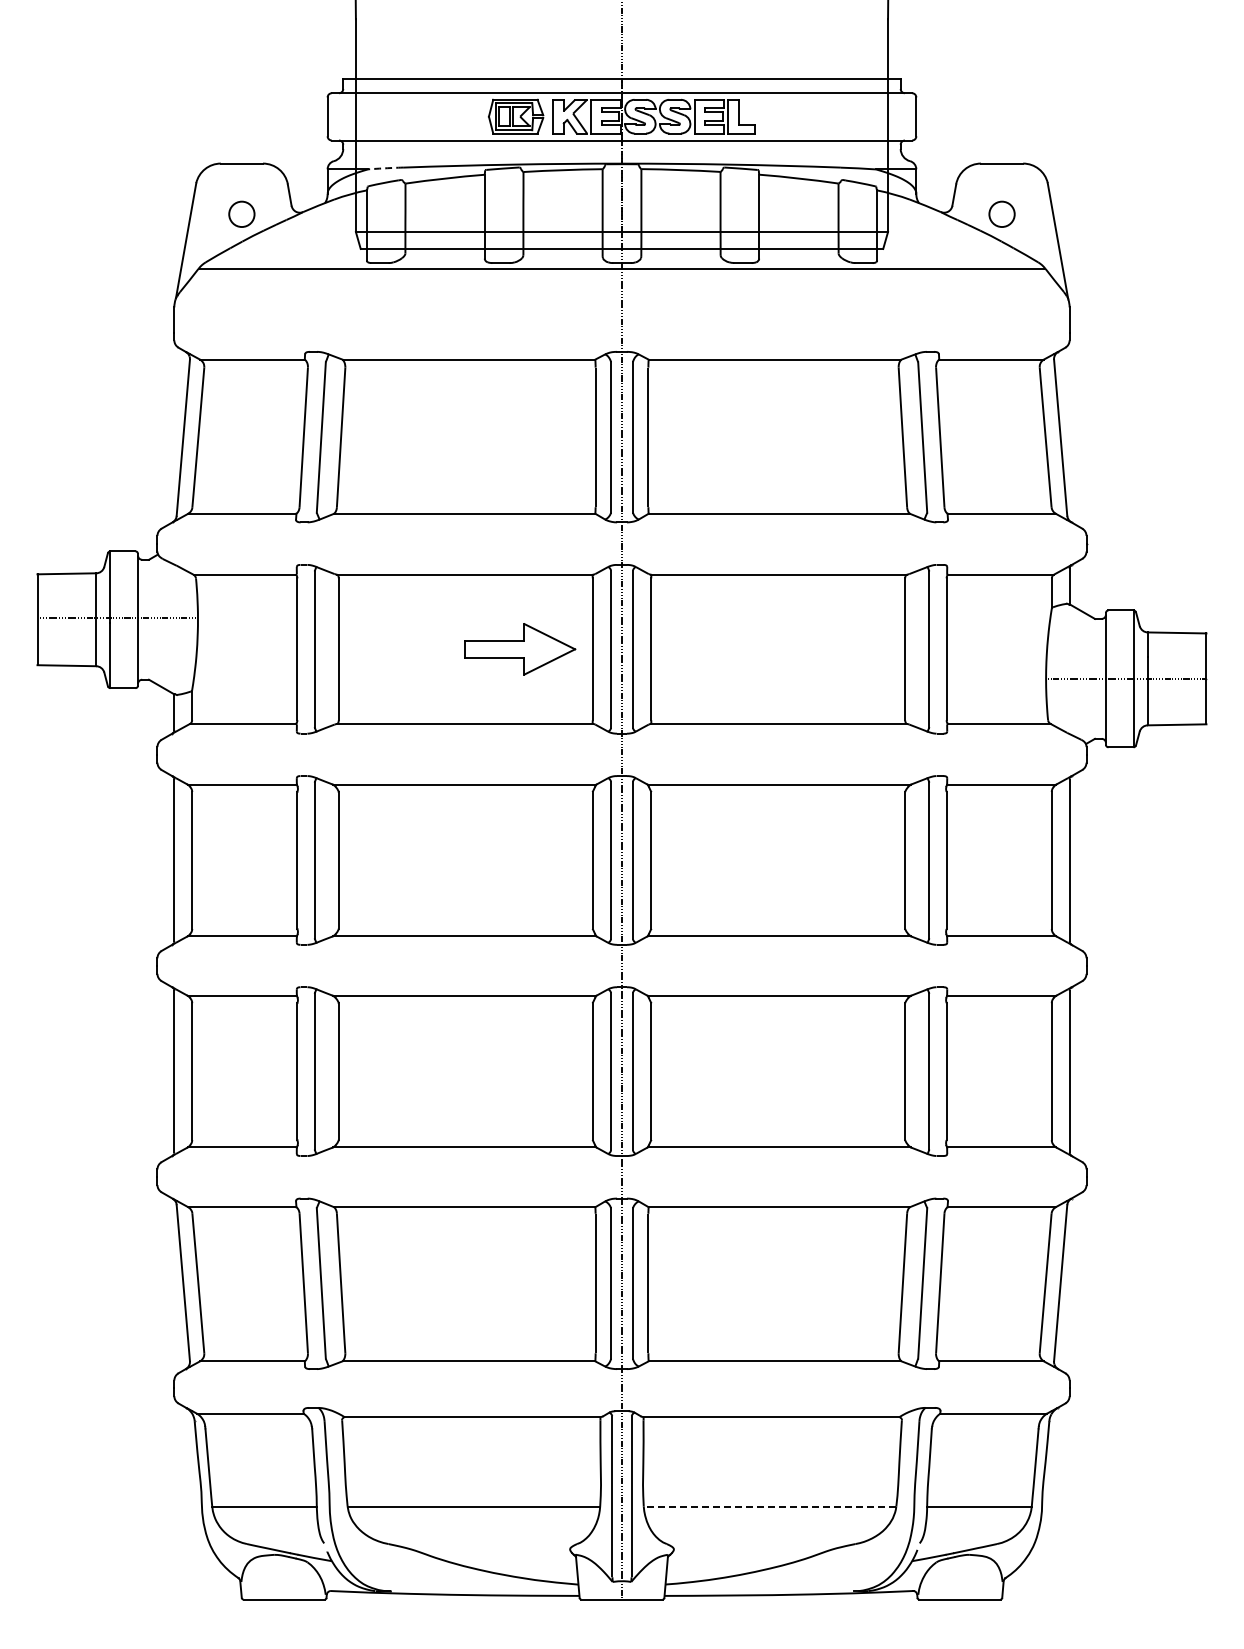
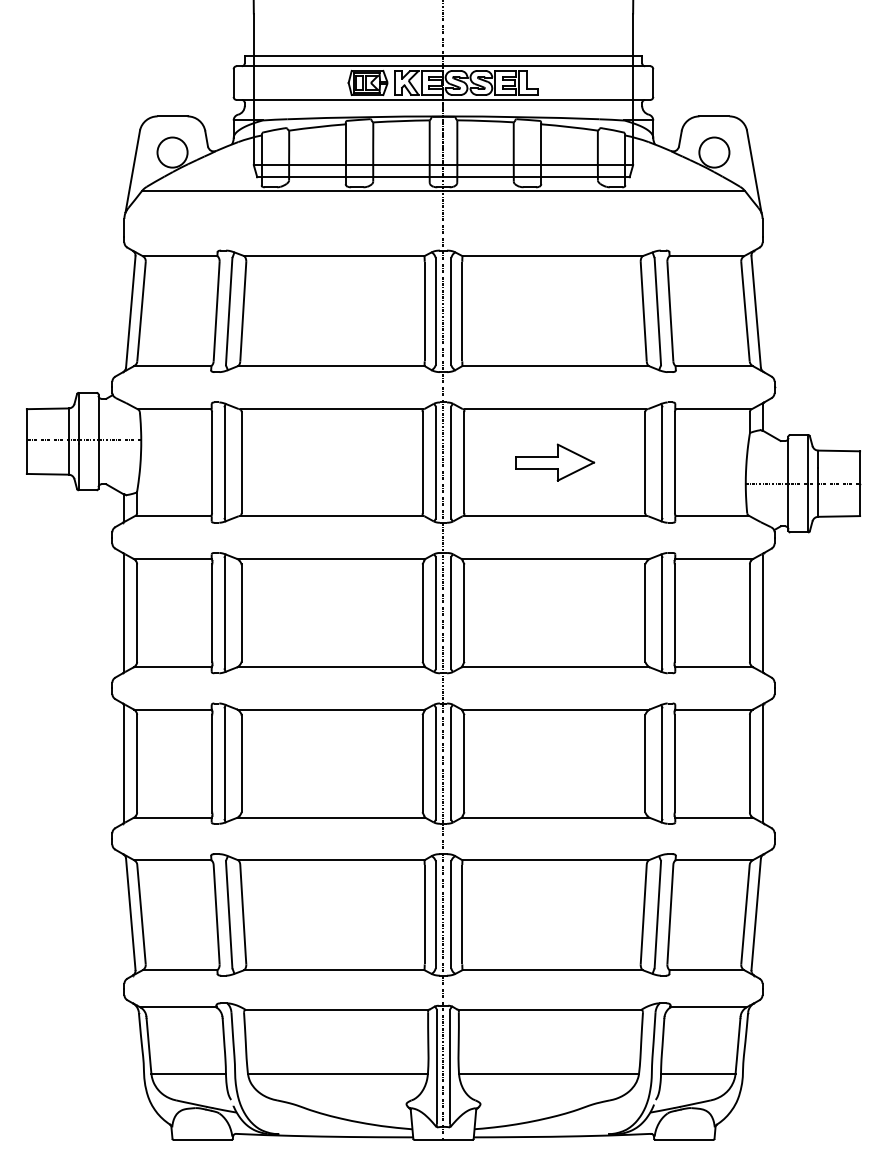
arc: (385, 168) -> (274, 119), dashed -> solid
circle: (241, 214) -> (172, 152), size x1.67
circle: (1001, 214) -> (714, 152), size x1.67
part: (520, 649) -> (555, 462), moved
line: (769, 1506) -> (548, 1073), dashed -> solid

